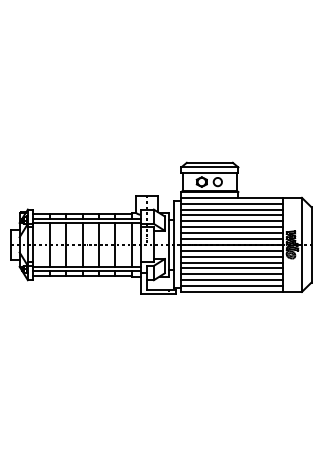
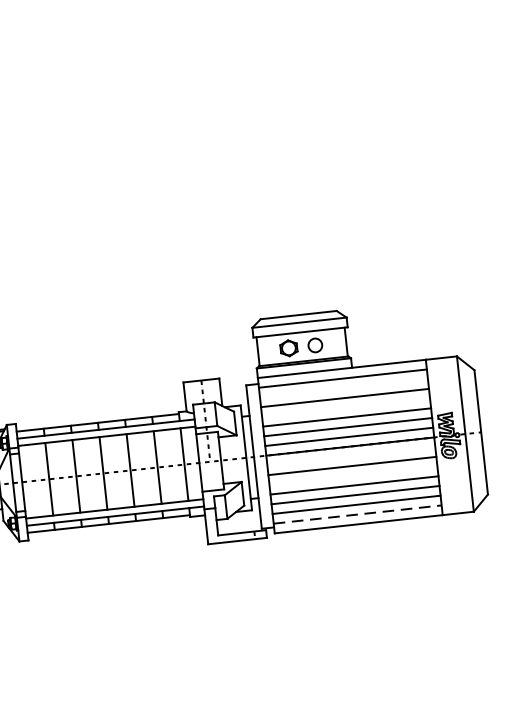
line: (232, 209) -> (344, 388), removed
line: (232, 221) -> (346, 407), removed
line: (232, 250) -> (351, 455), removed
line: (232, 262) -> (353, 475), removed
line: (232, 286) -> (358, 515), solid -> dashed

